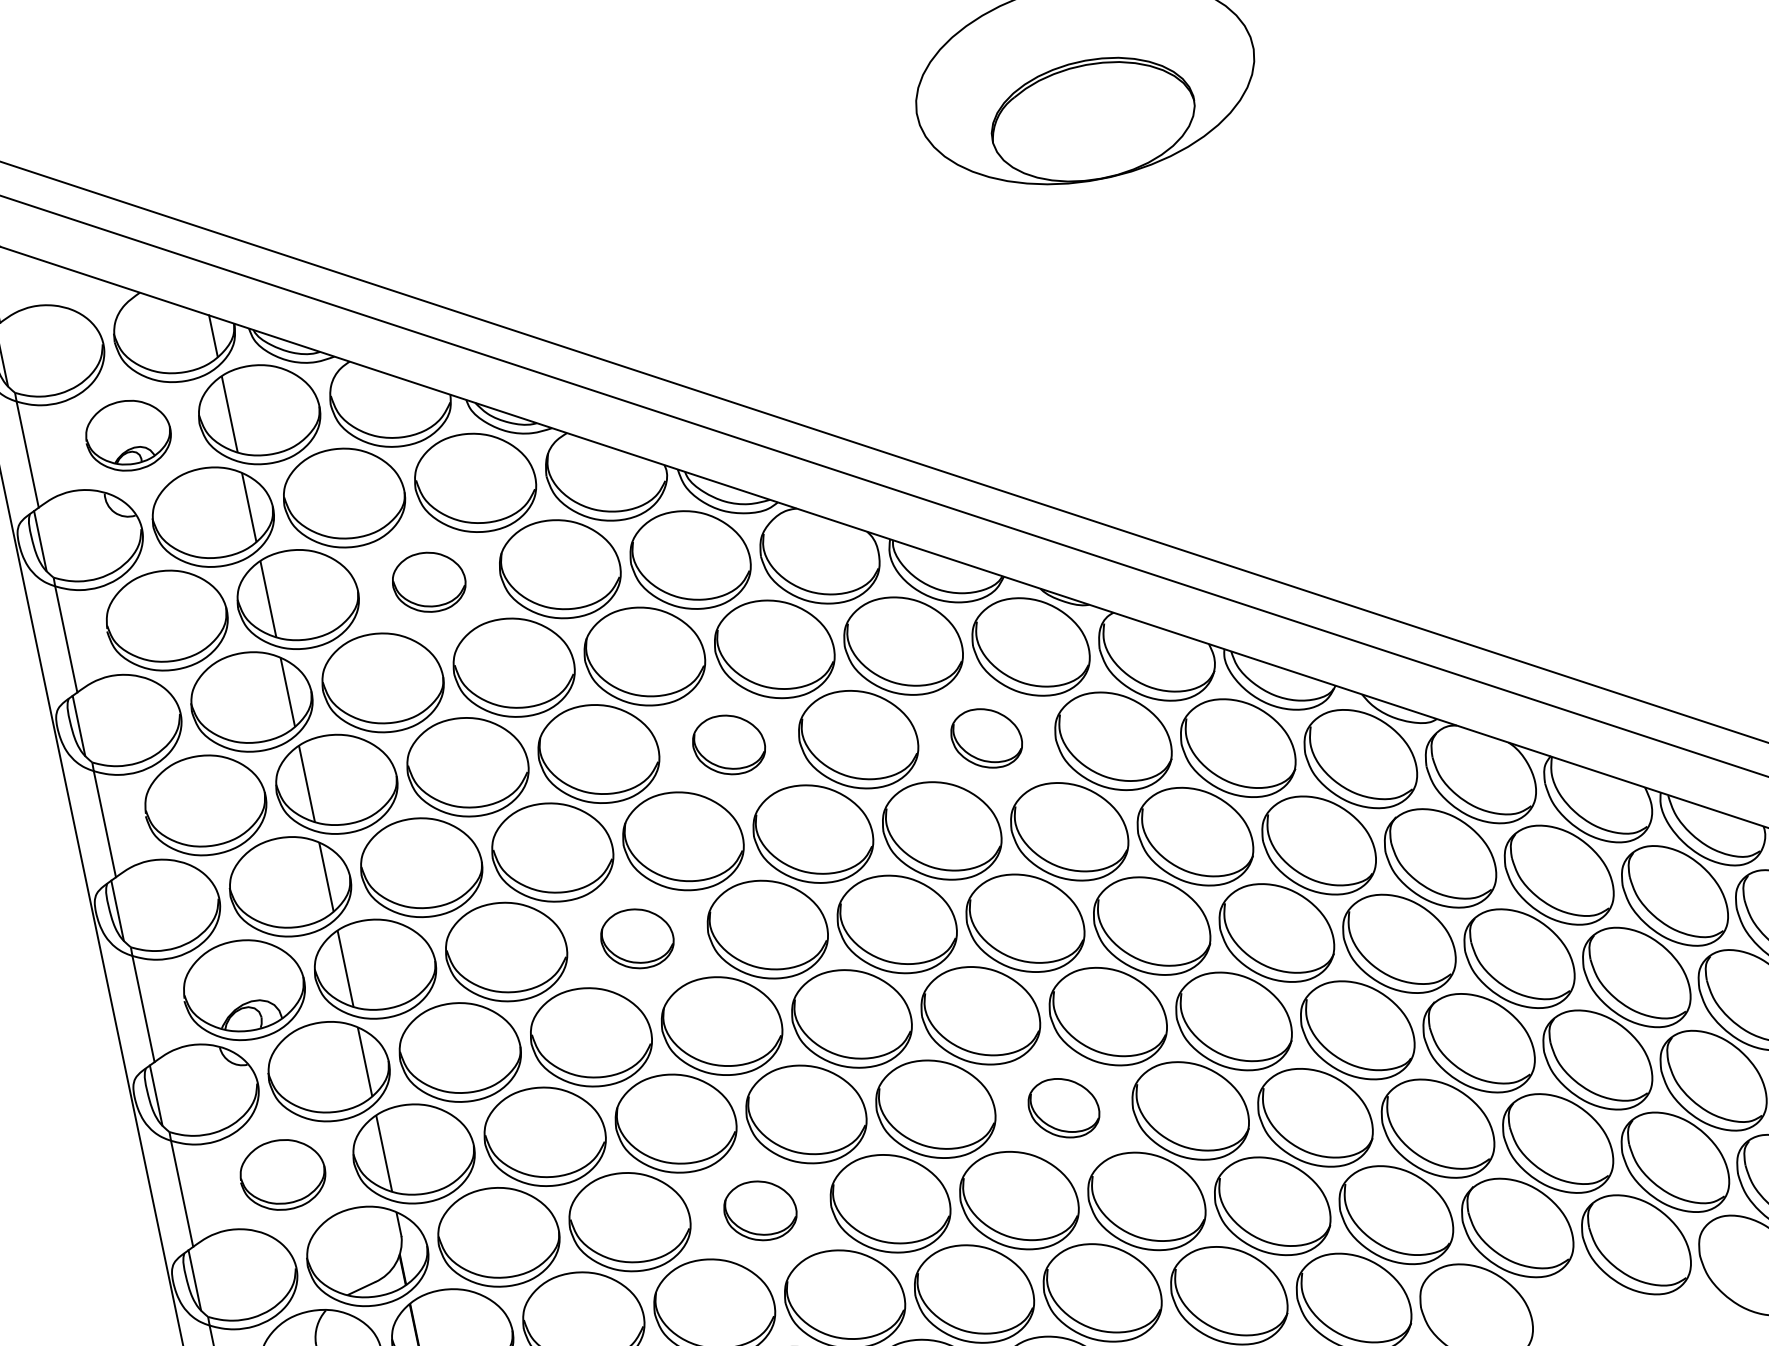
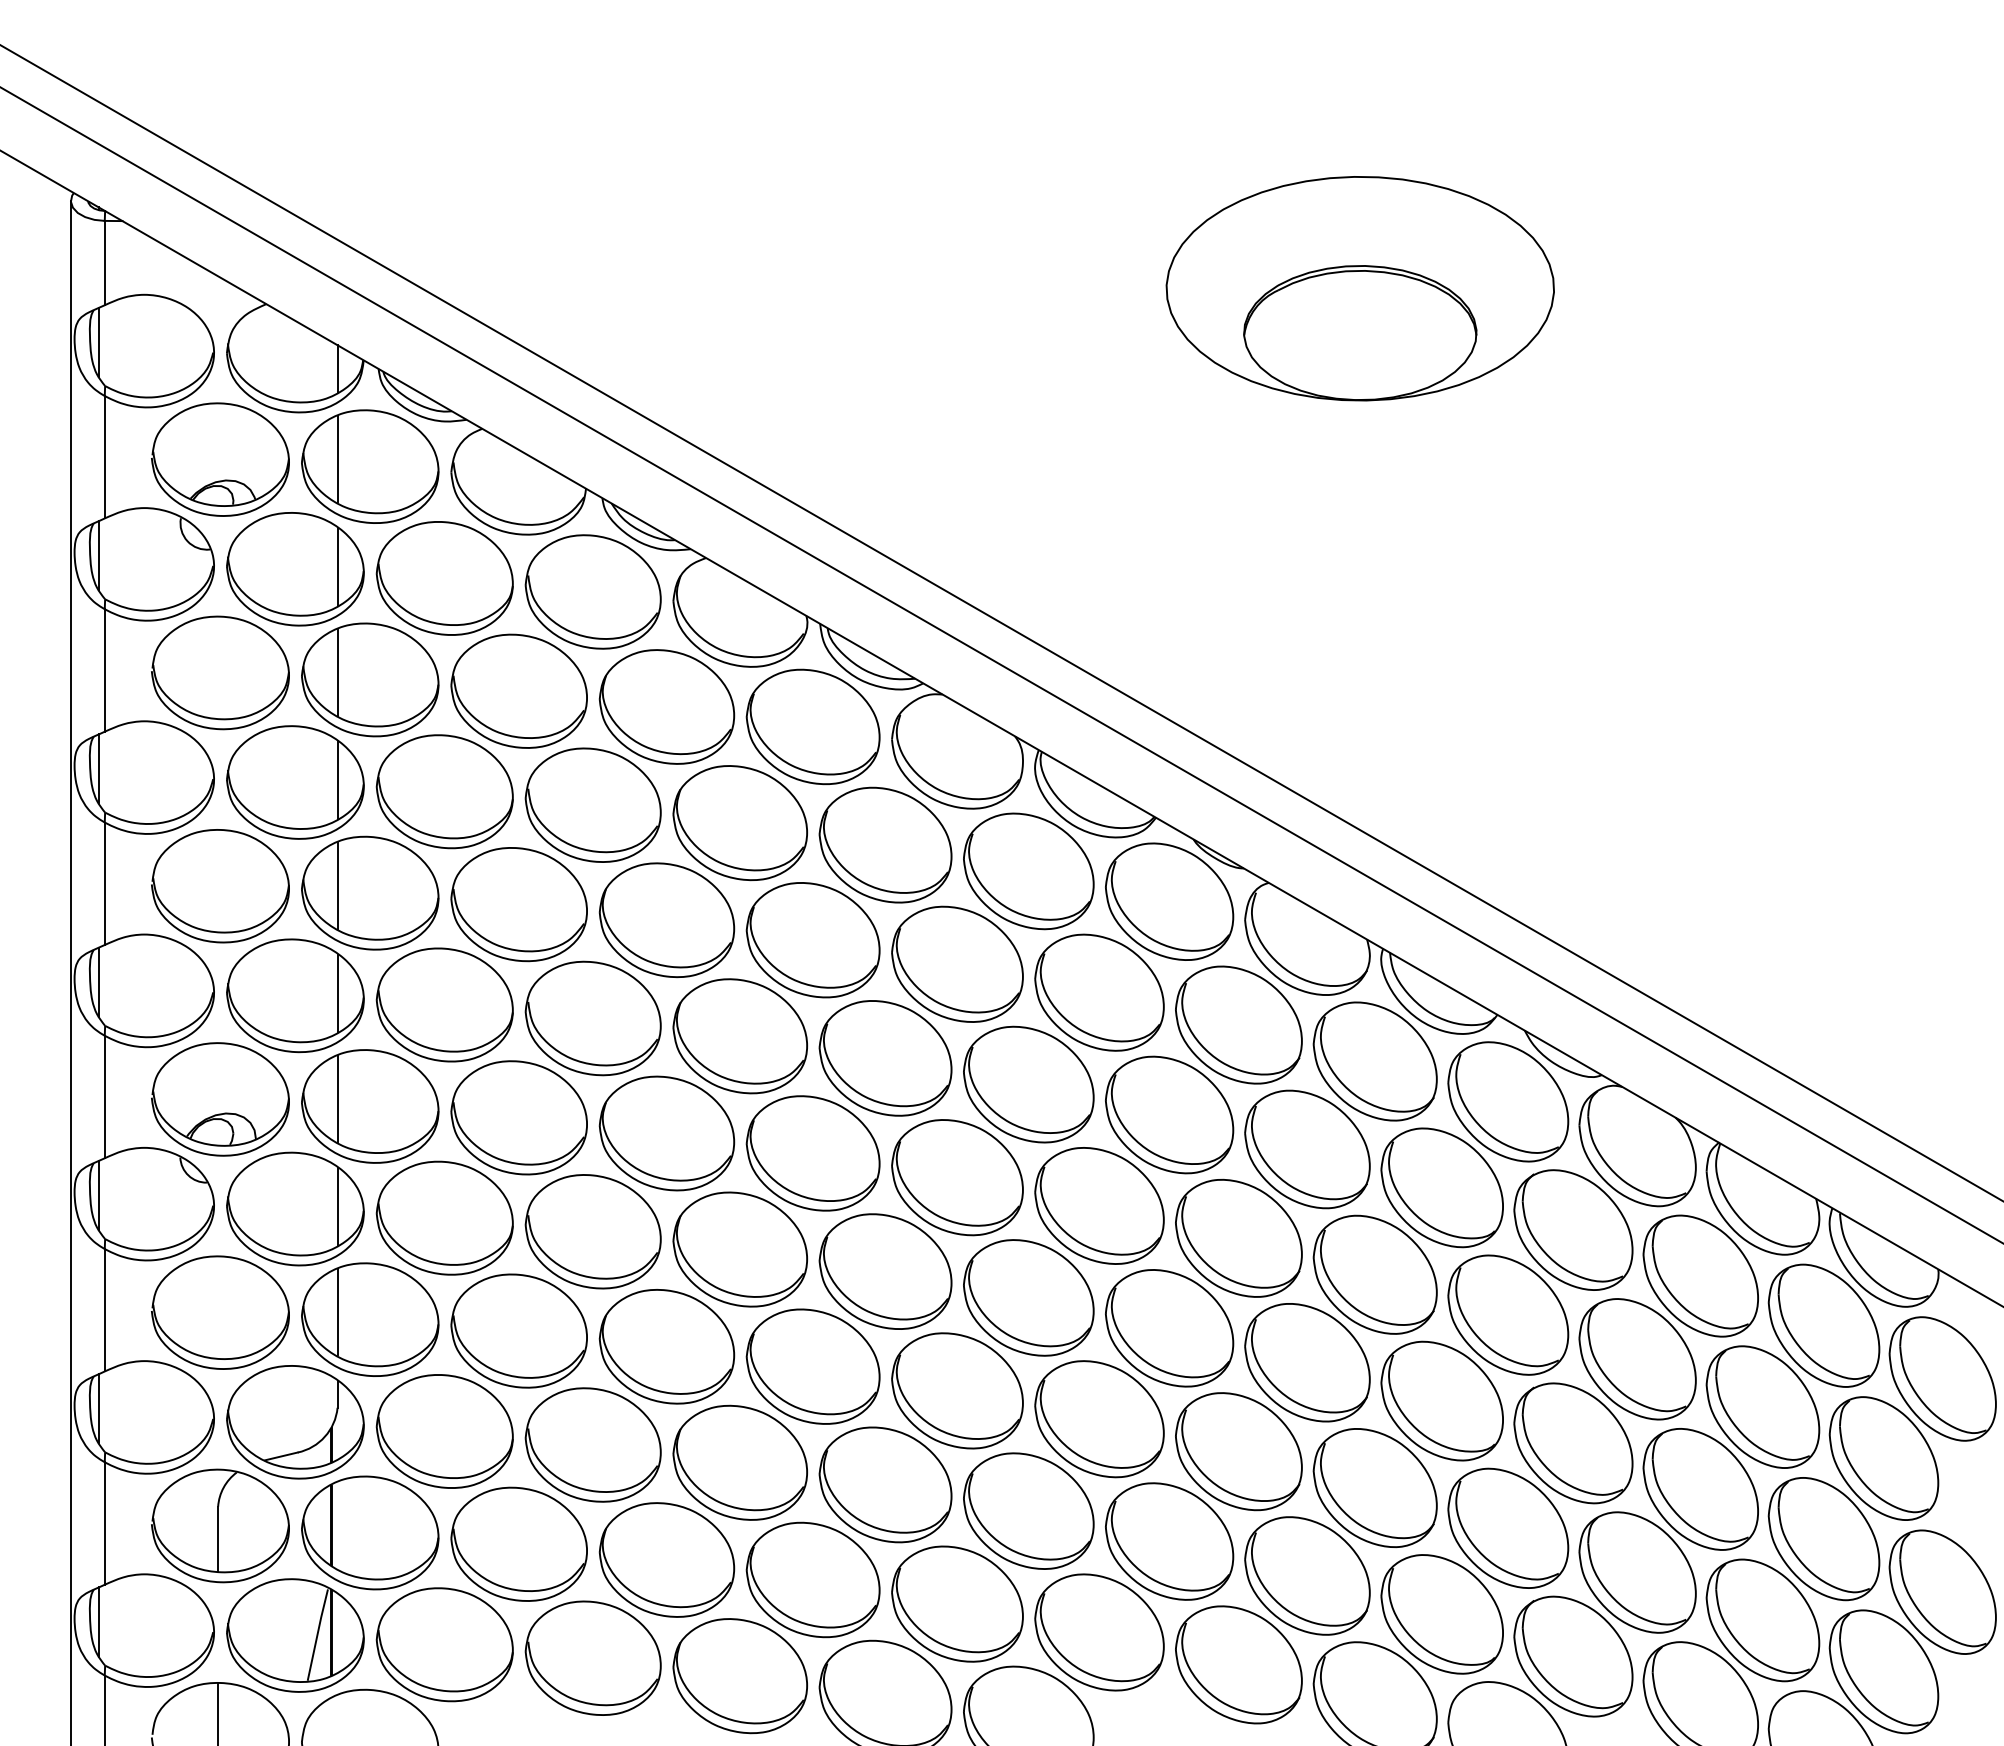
part: (128, 435) -> (220, 459), size x1.43
part: (428, 581) -> (518, 690), size x1.67
part: (986, 738) -> (1099, 992), size x1.67
part: (728, 745) -> (812, 940), size x1.67
part: (636, 938) -> (666, 1133), size x1.67
part: (1063, 1108) -> (1099, 1419), size x1.67
part: (282, 1174) -> (220, 1312), size x1.43
part: (759, 1210) -> (739, 1462), size x1.67

